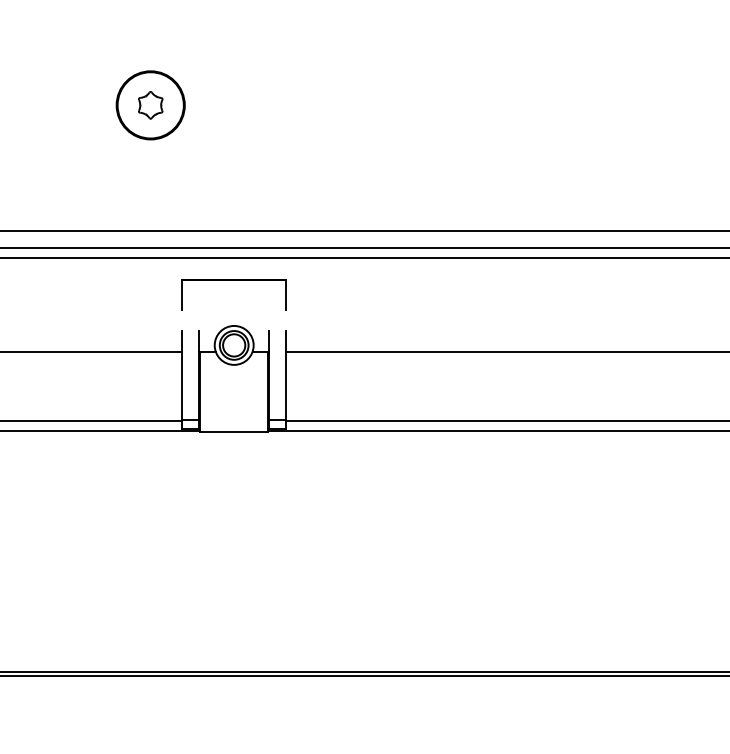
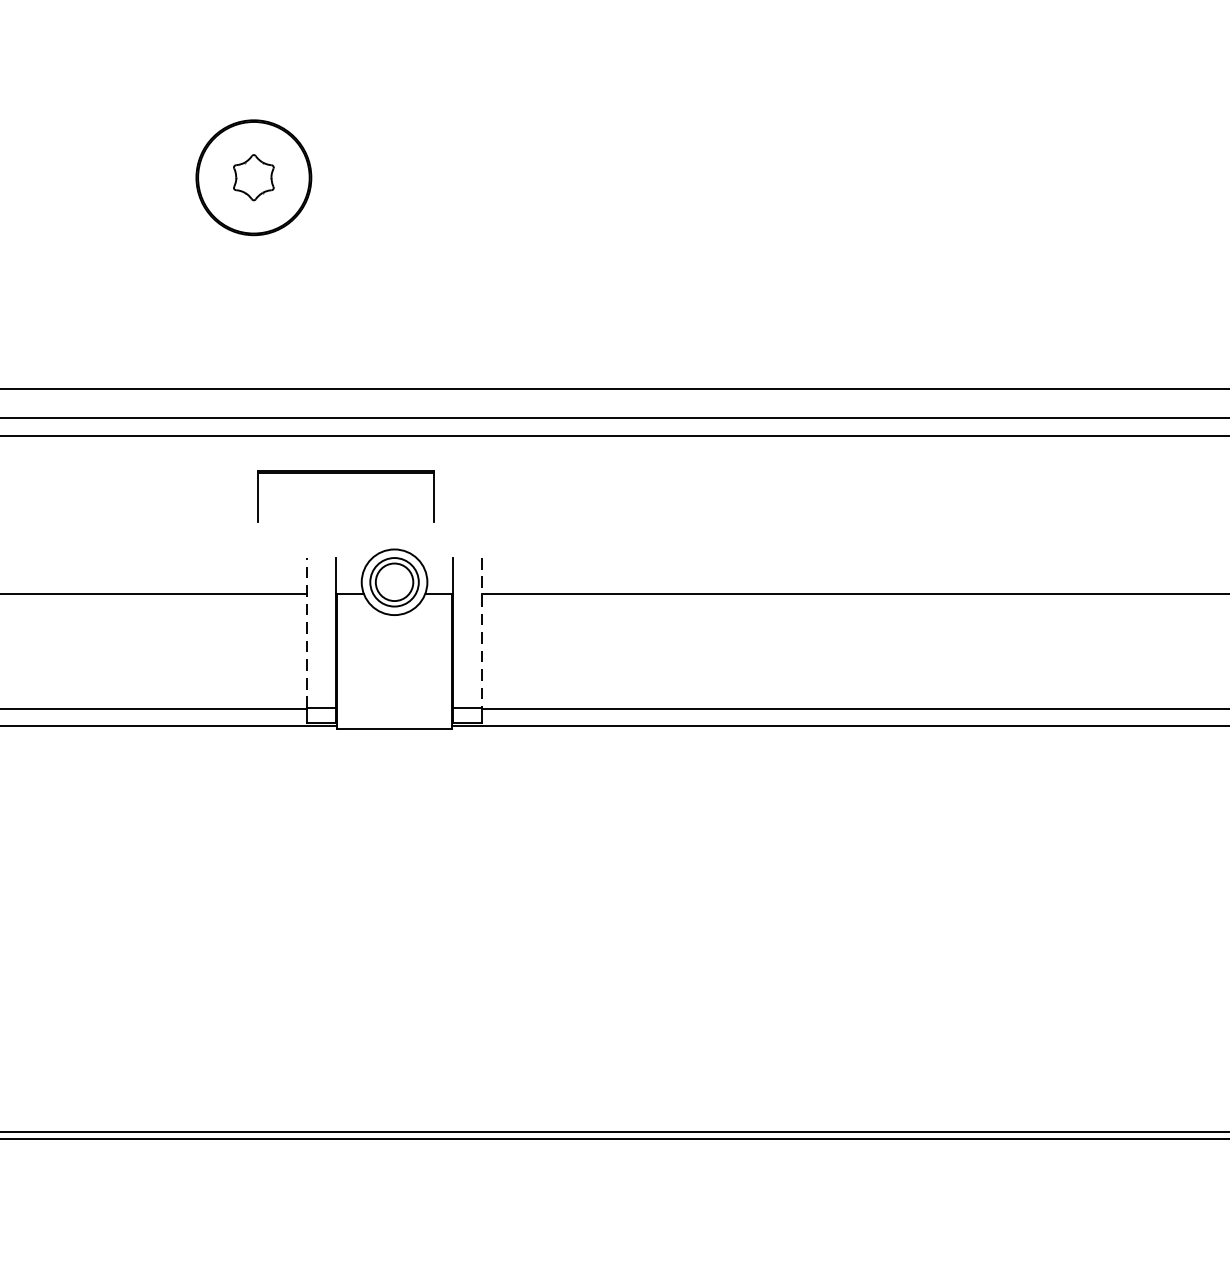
part: (233, 280) -> (344, 472), moved
line: (182, 375) -> (307, 632), solid -> dashed
line: (286, 375) -> (482, 632), solid -> dashed

